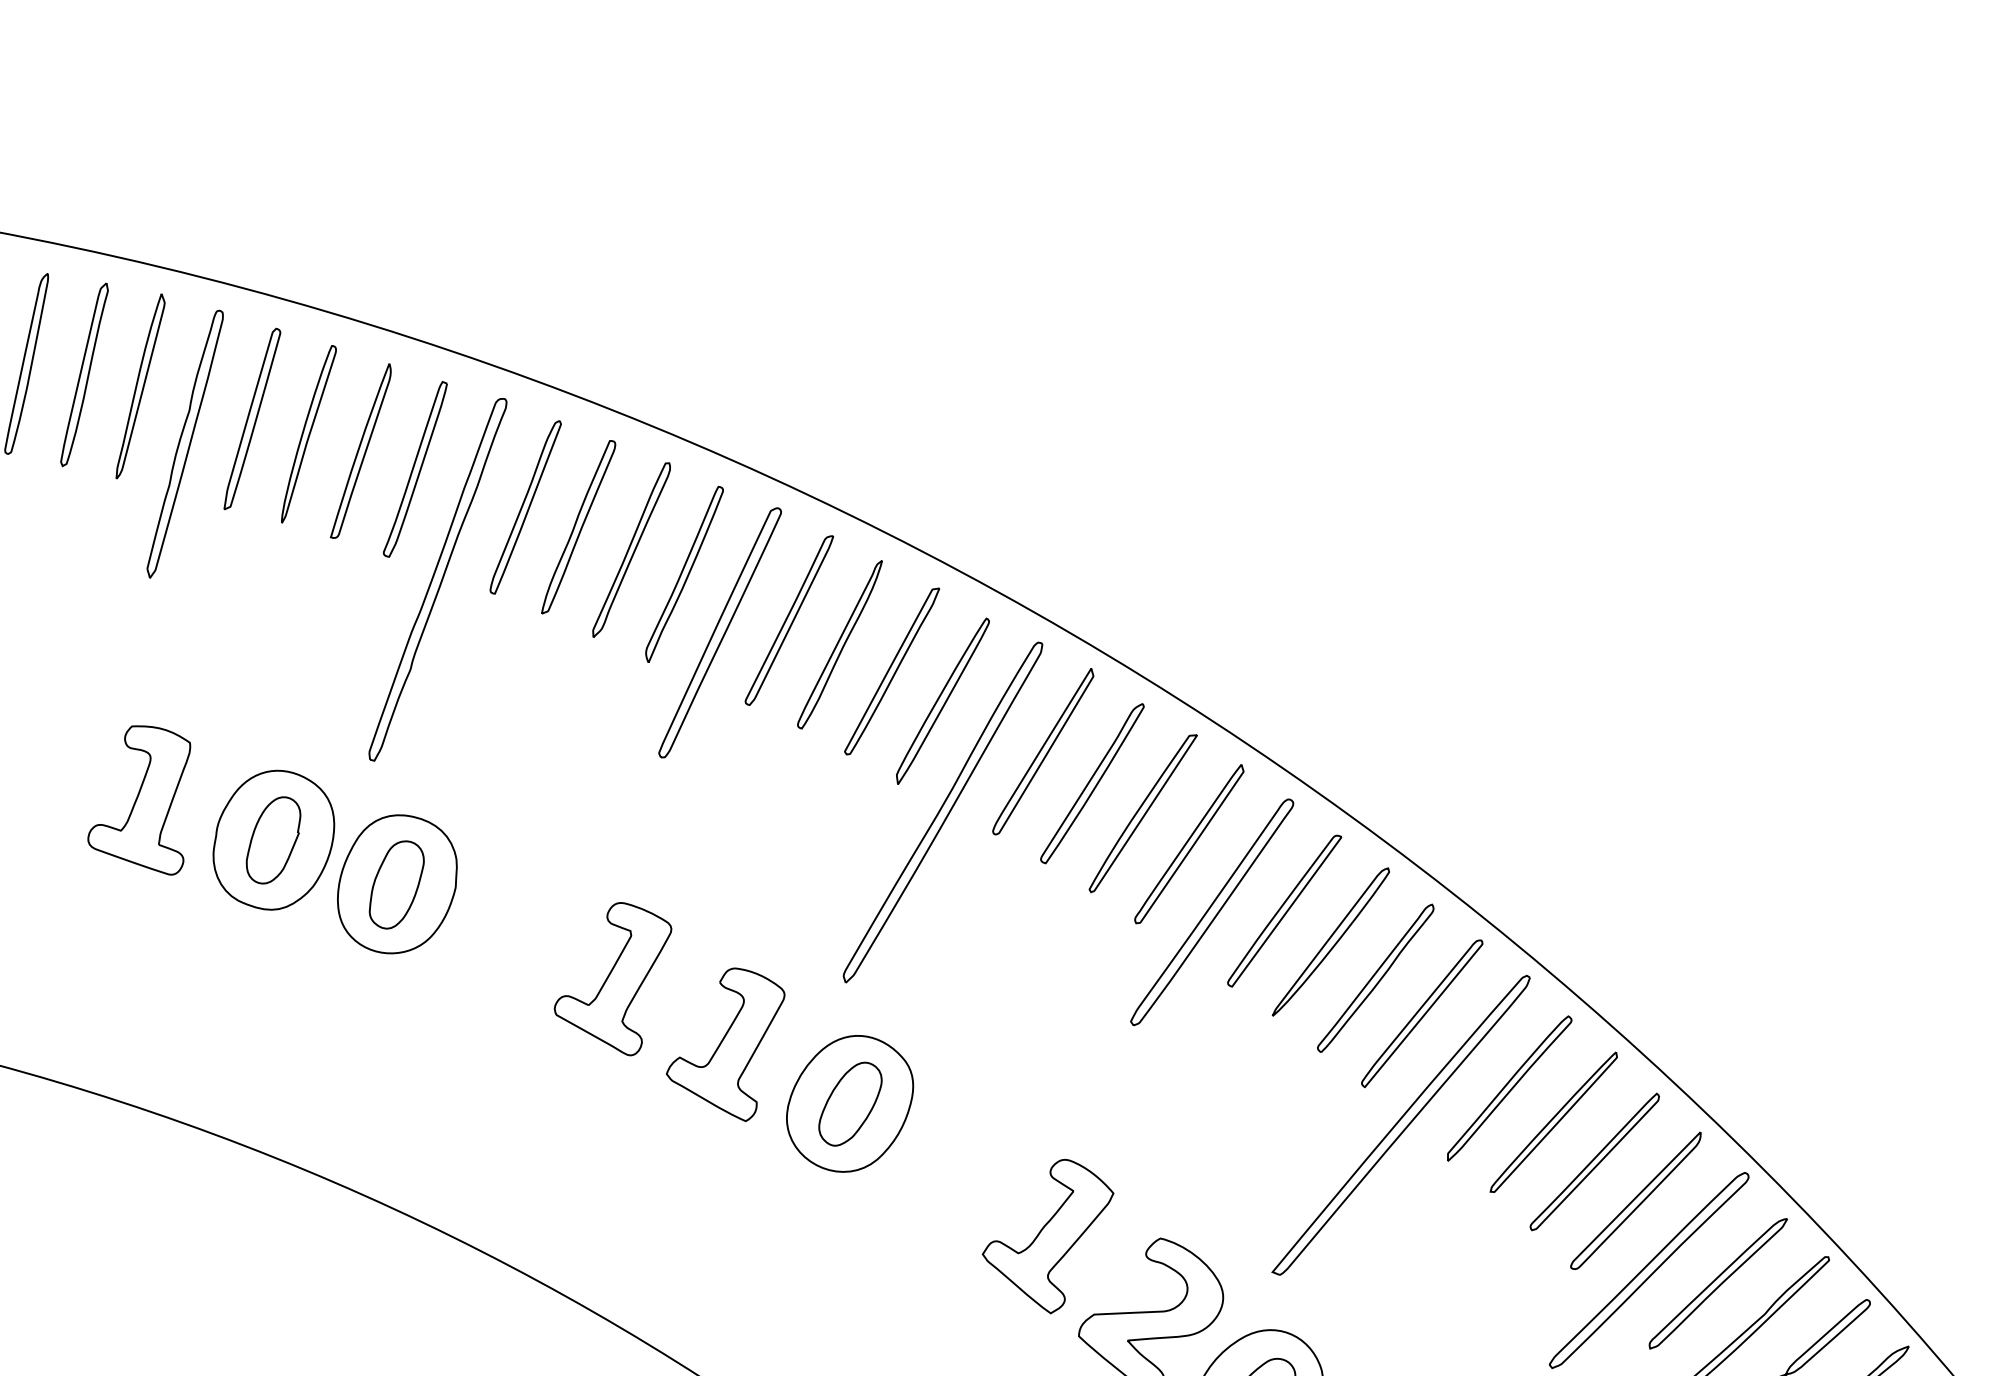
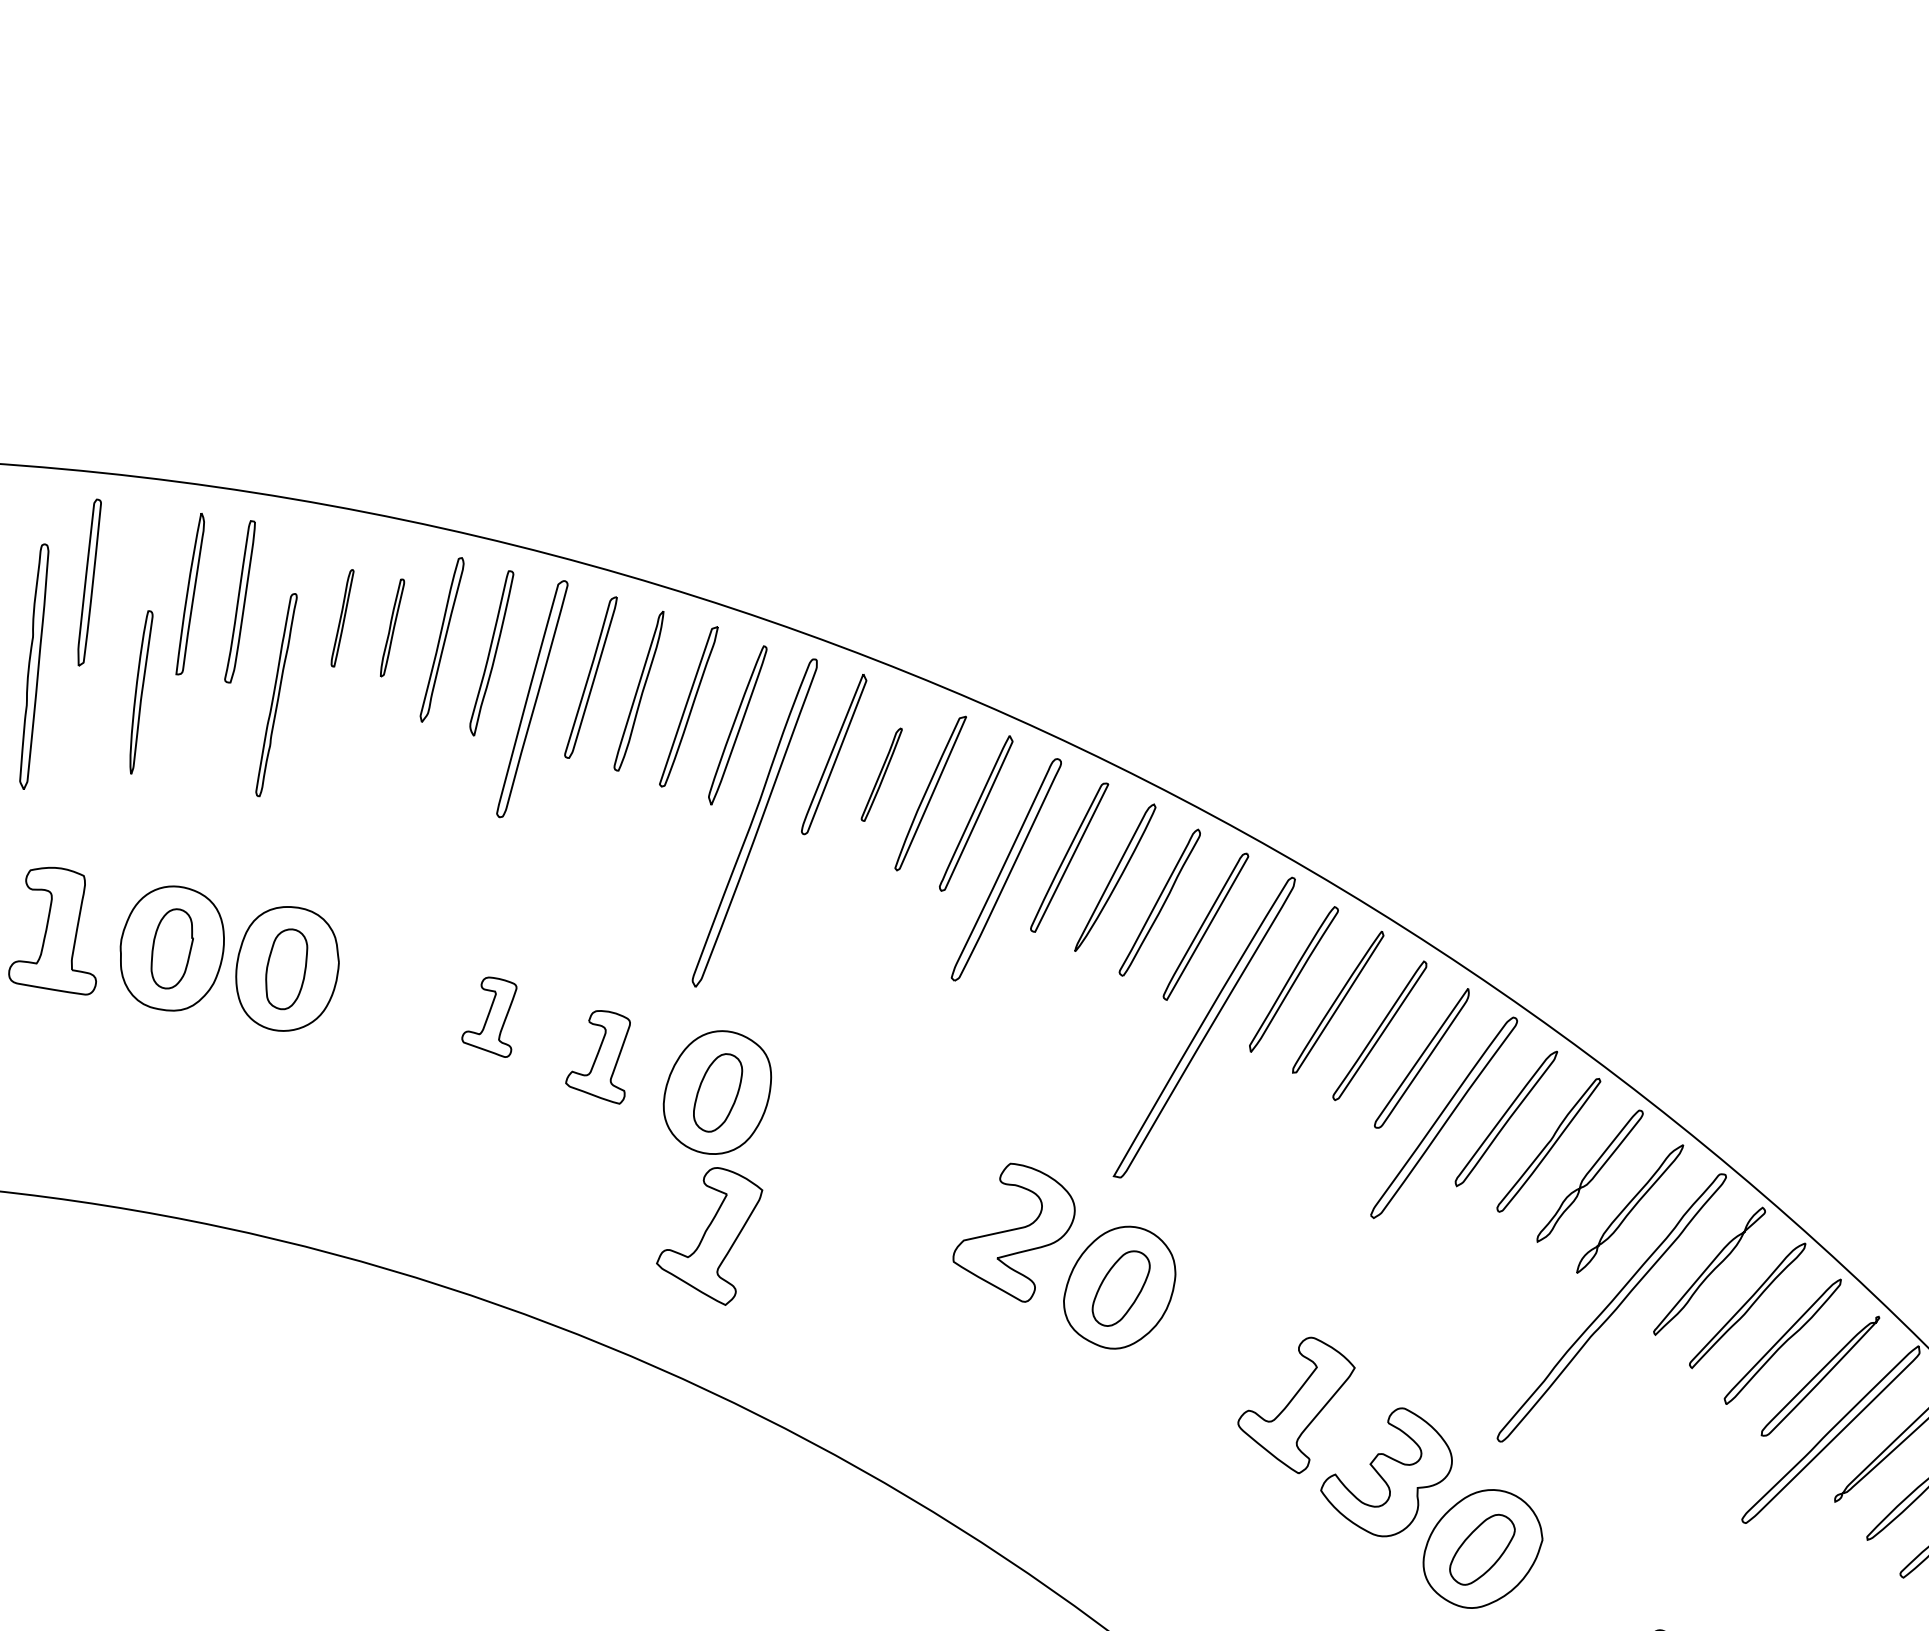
part: (308, 434) -> (141, 692), moved
part: (185, 444) -> (34, 666), moved
part: (525, 506) -> (342, 617), size x0.6
part: (579, 526) -> (392, 627), size x0.6
part: (437, 578) -> (276, 694), size x0.6
part: (1092, 783) -> (881, 774), size x0.6
part: (611, 977) -> (489, 1017), size x0.6
part: (723, 1041) -> (597, 1057), size x0.7
part: (1046, 1234) -> (709, 1236), moved

